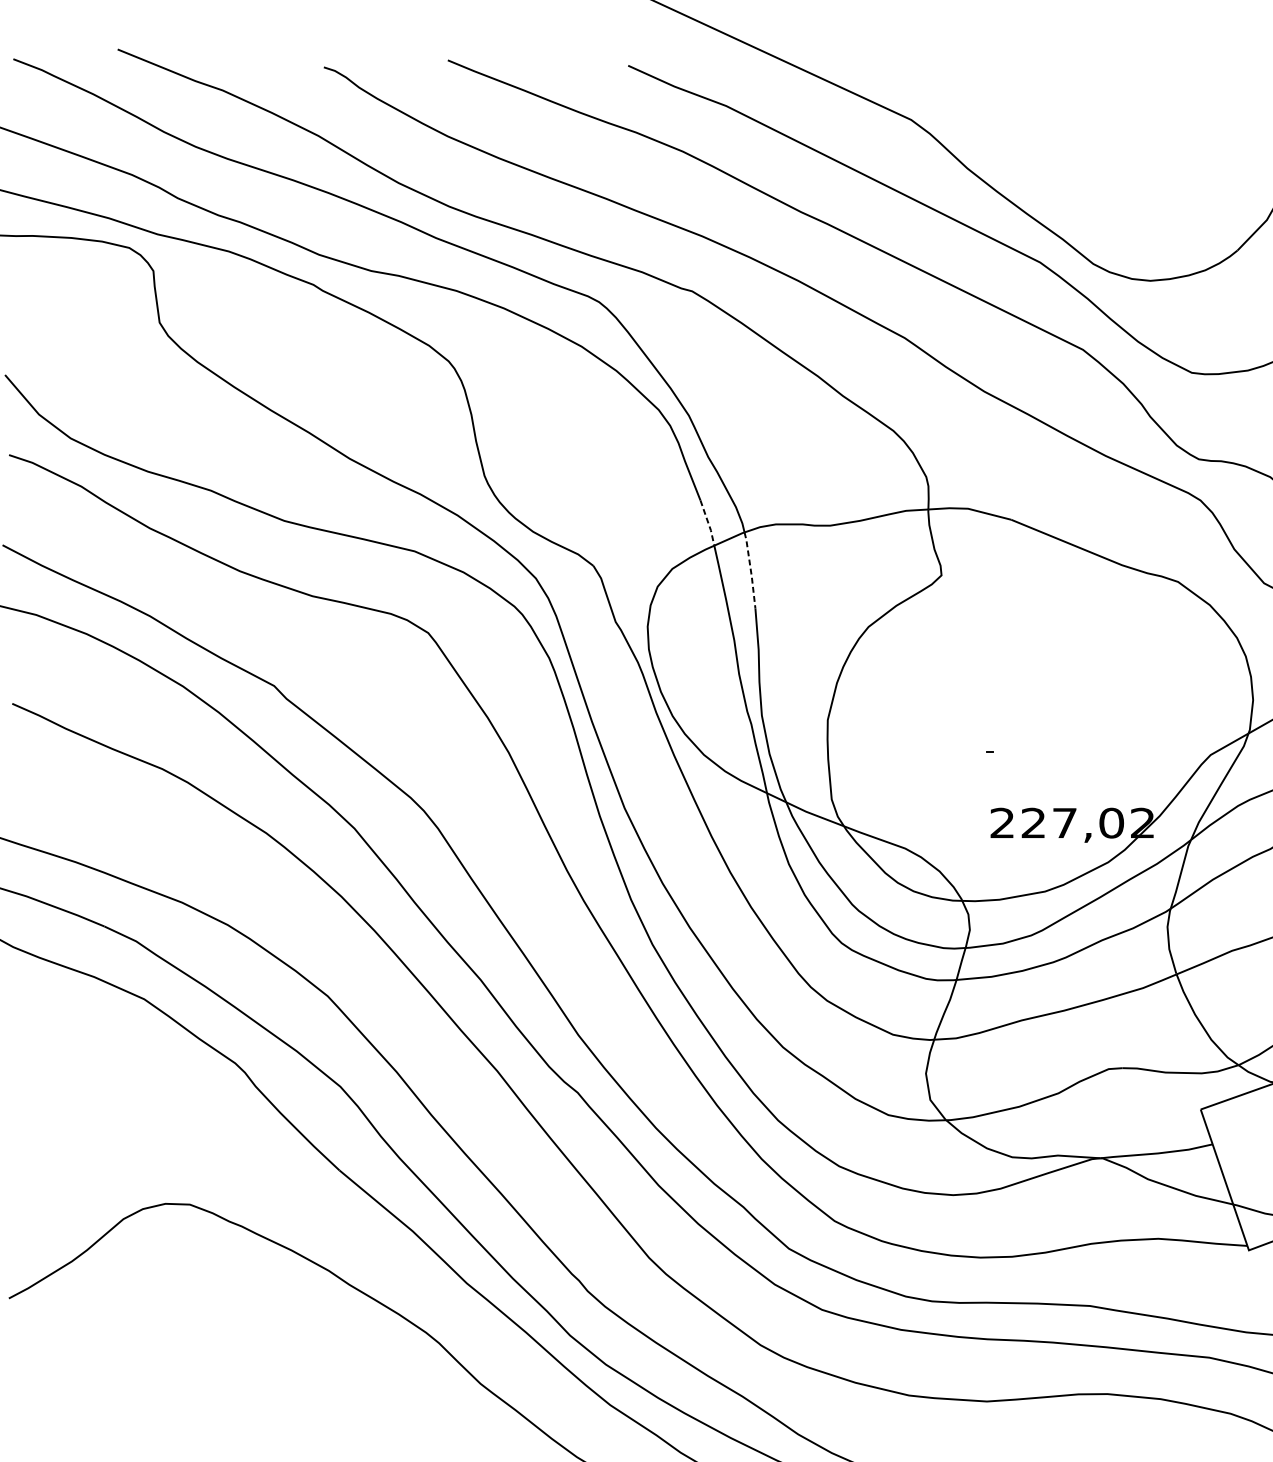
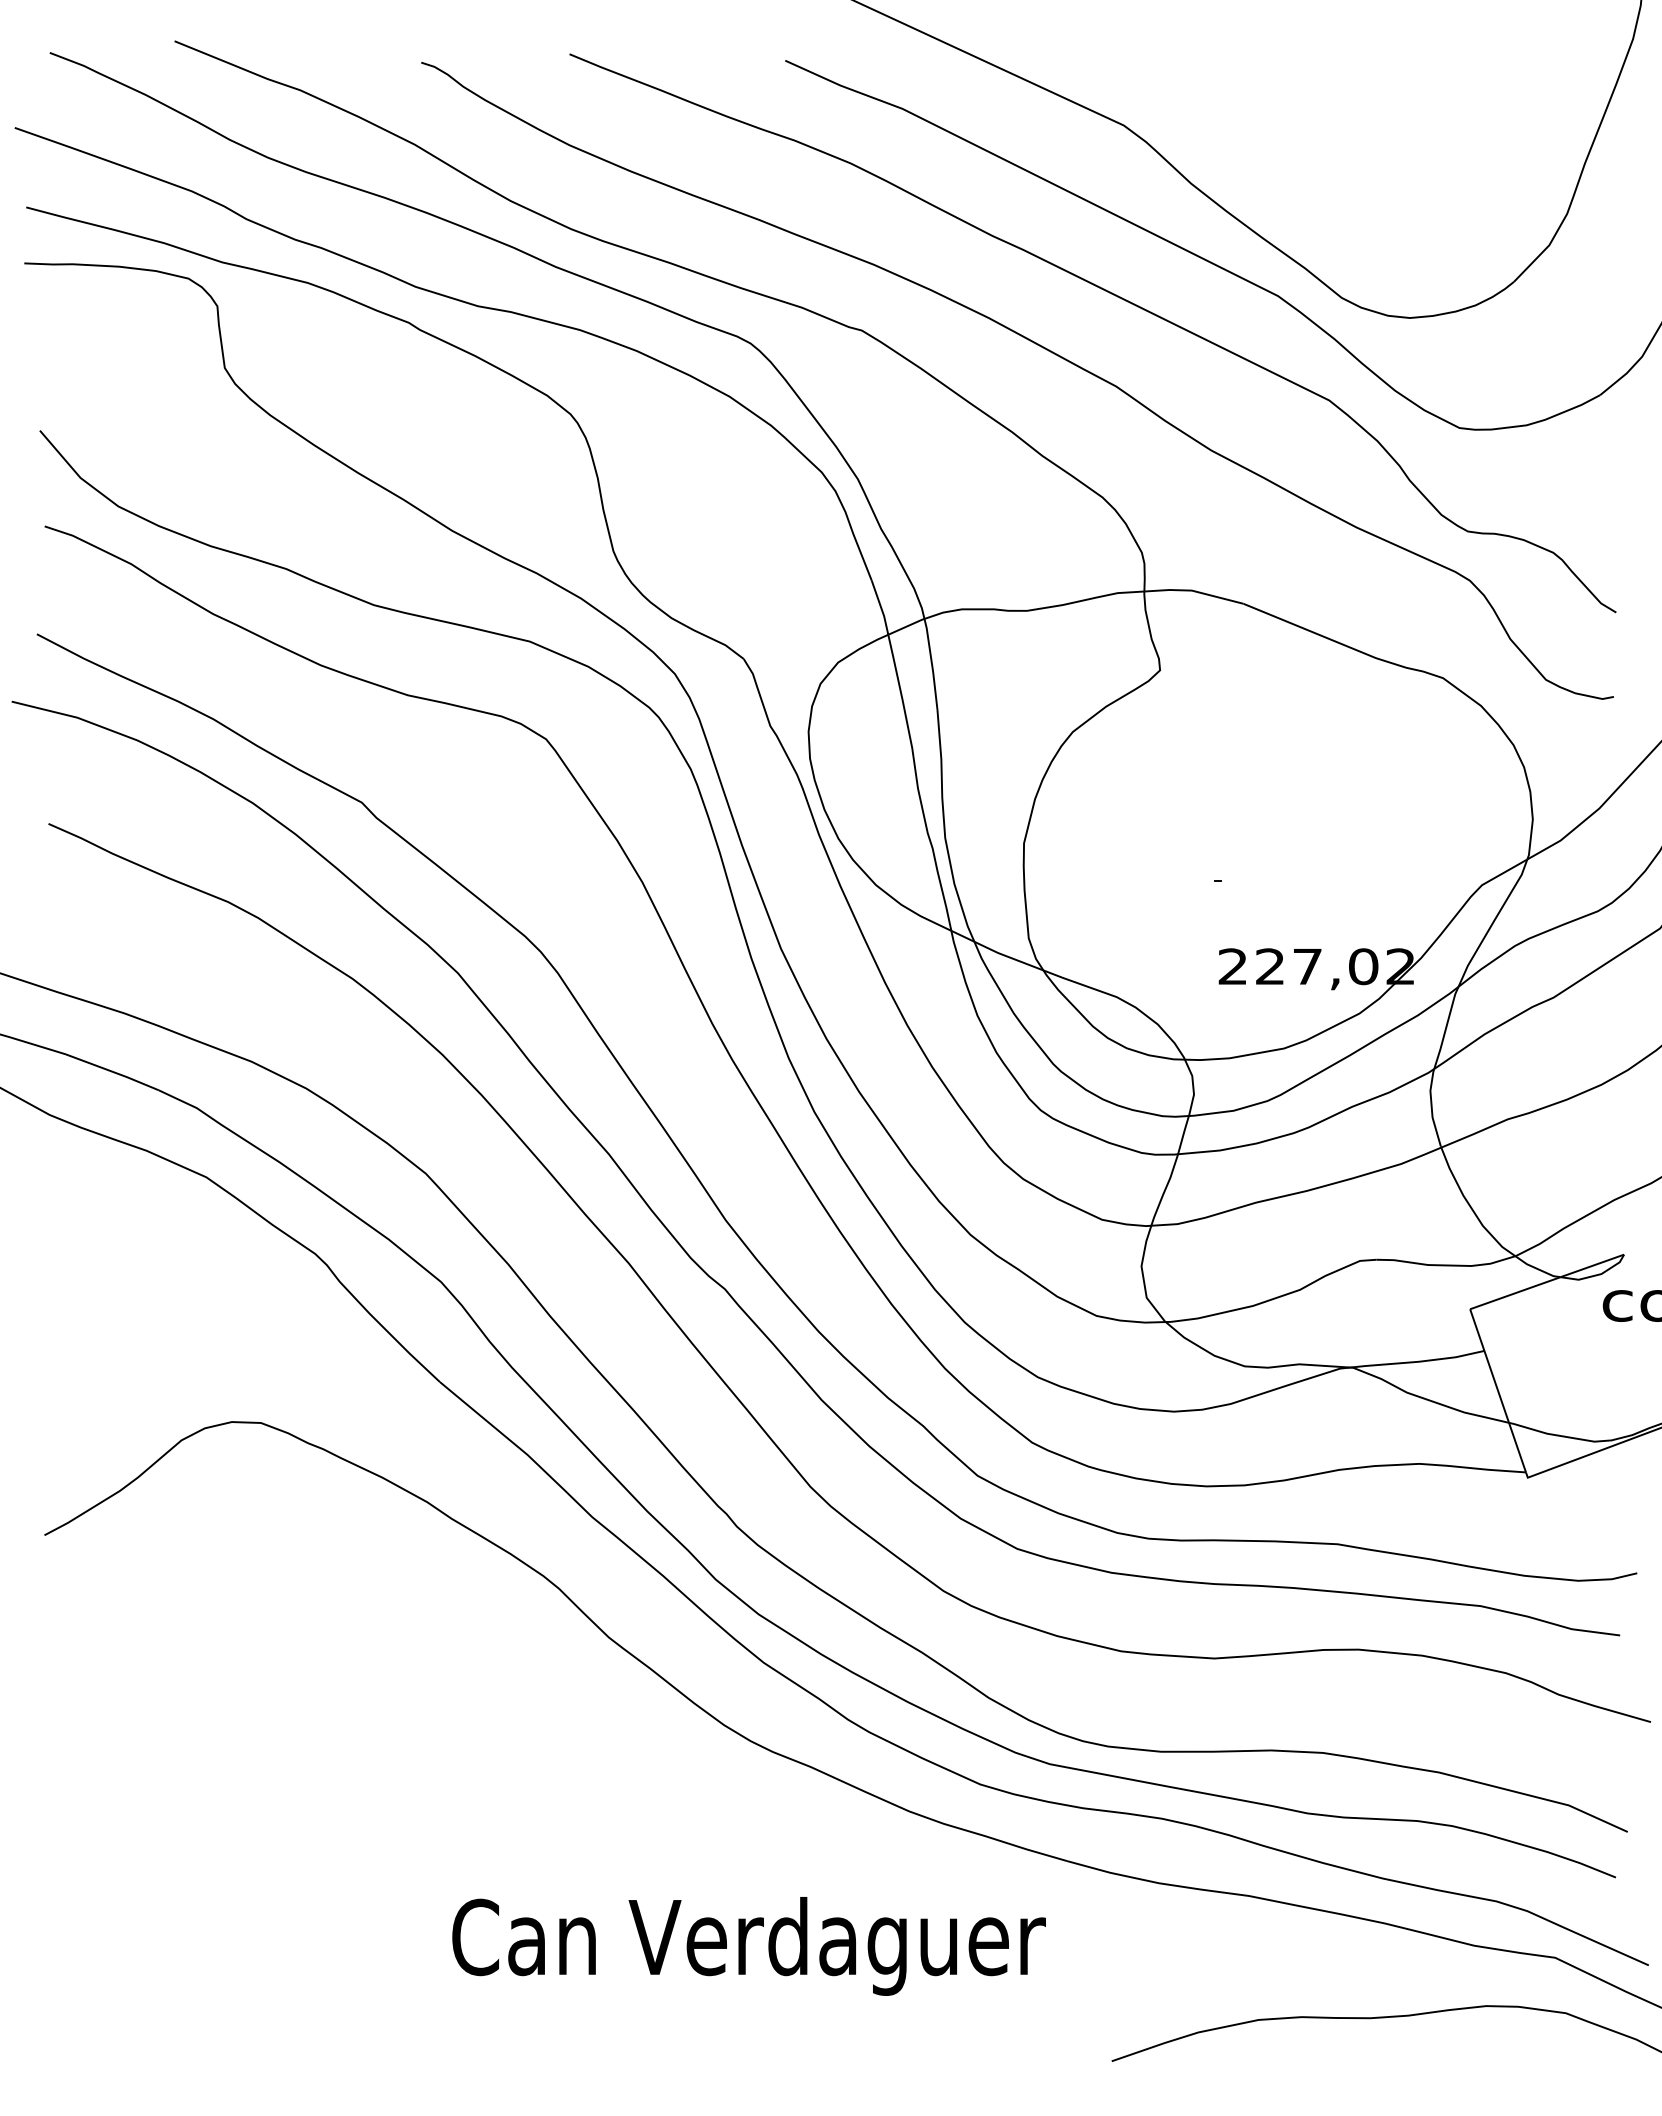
line: (708, 522) -> (881, 607), dashed -> solid
line: (751, 570) -> (932, 664), dashed -> solid

